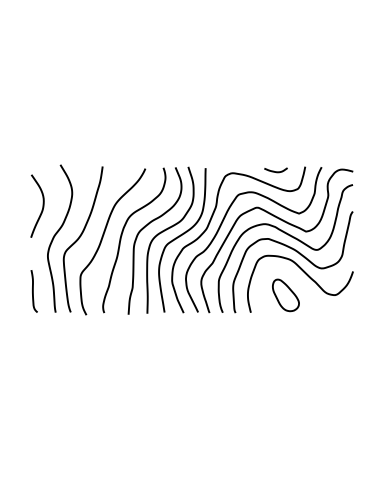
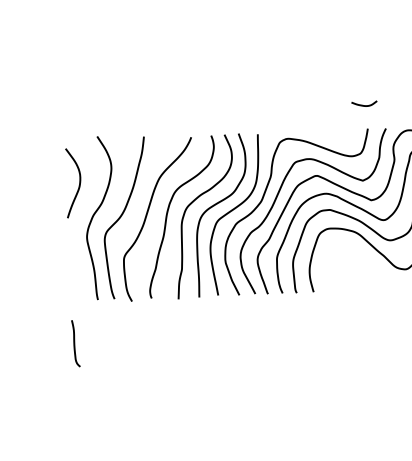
curve: (275, 171) -> (363, 105), moved
curve: (33, 291) -> (75, 343), moved
part: (285, 295) -> (351, 271), removed

